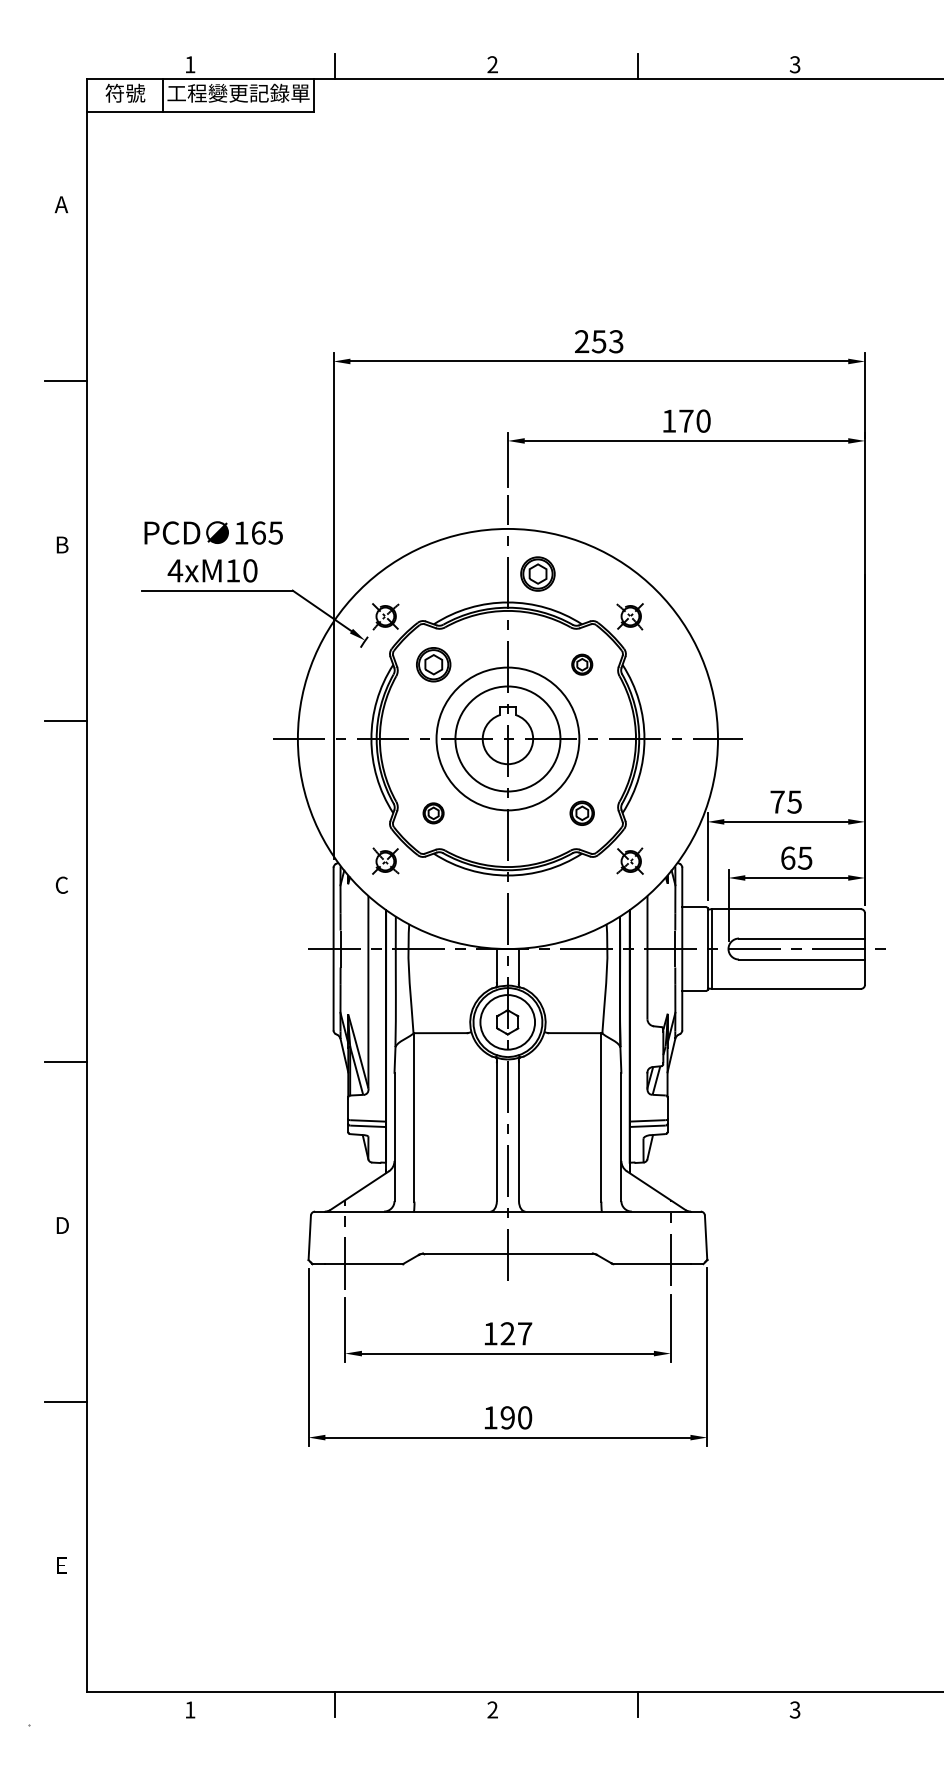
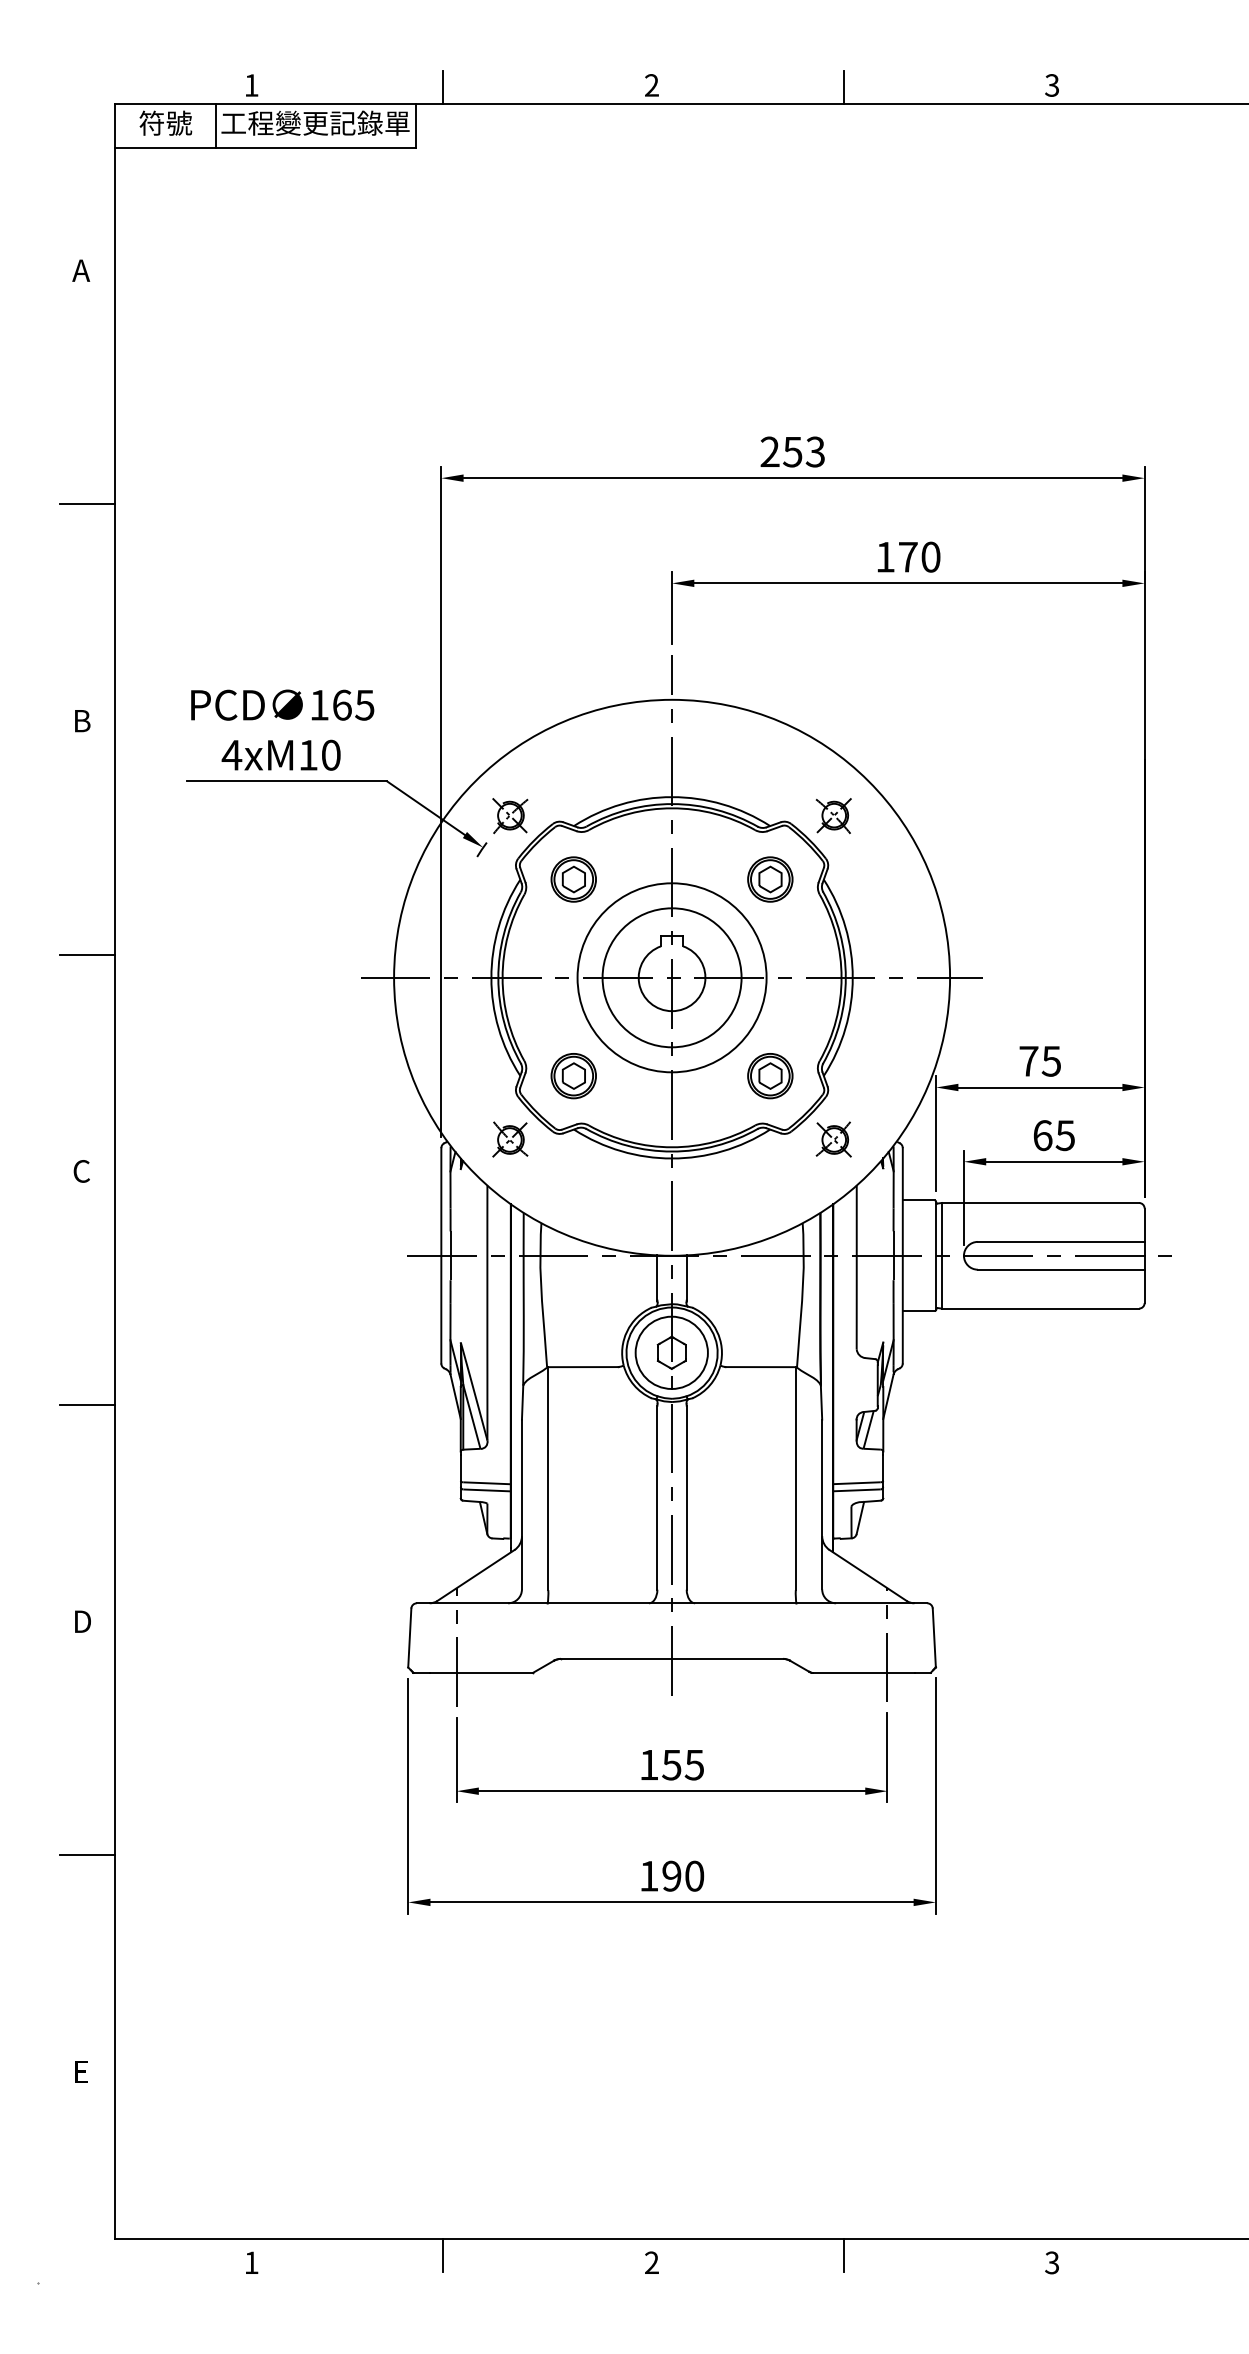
part: (537, 574) -> (711, 759), removed
part: (582, 664) -> (770, 879), size x1.67
part: (433, 813) -> (573, 1076), size x1.67
part: (582, 813) -> (770, 1076), size x1.43
text: (516, 1333) -> (683, 1764), 127 -> 155

